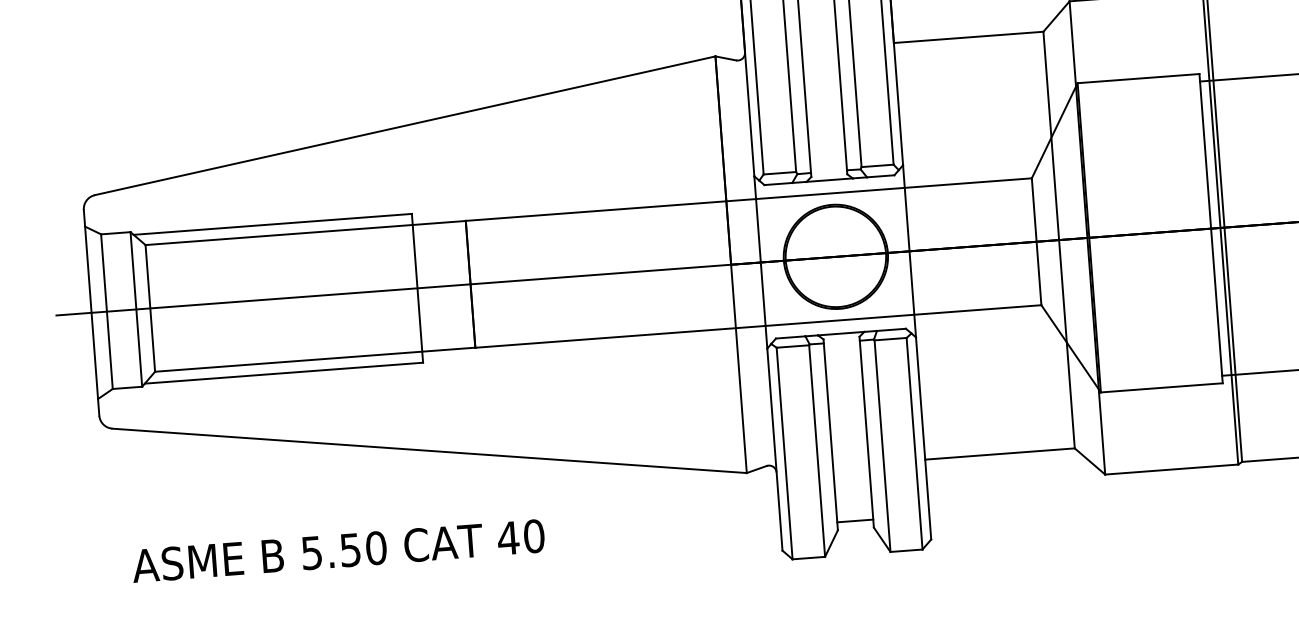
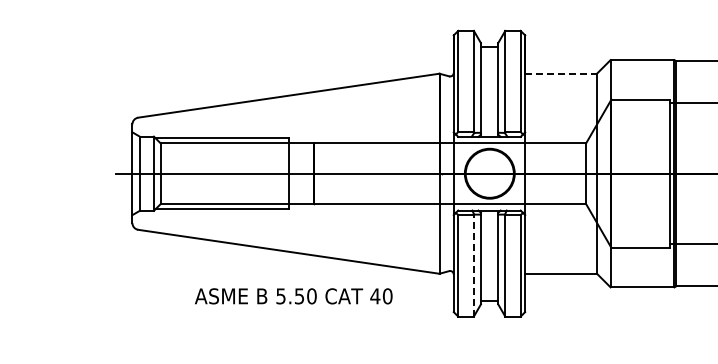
line: (969, 36) -> (561, 73), solid -> dashed
line: (816, 450) -> (473, 265), solid -> dashed
text: (337, 551) -> (293, 296), moved

